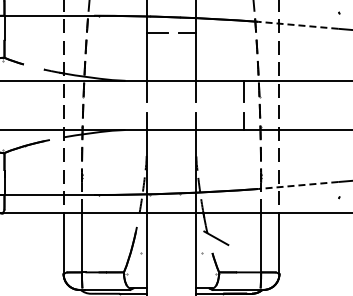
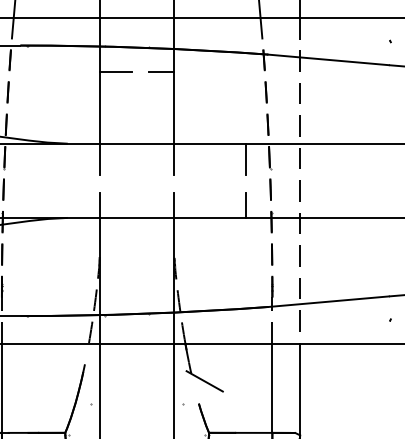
line: (297, 25) -> (327, 60), dashed -> solid
line: (297, 185) -> (327, 301), dashed -> solid

